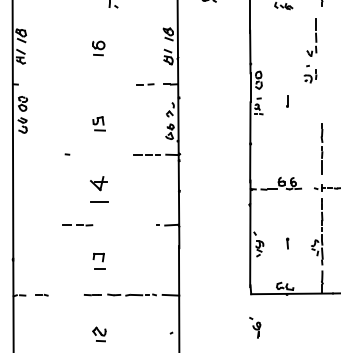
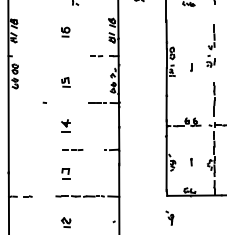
part: (310, 50) -> (210, 45), moved
part: (98, 188) -> (65, 125), size x0.71
line: (77, 224) -> (72, 149), moved

